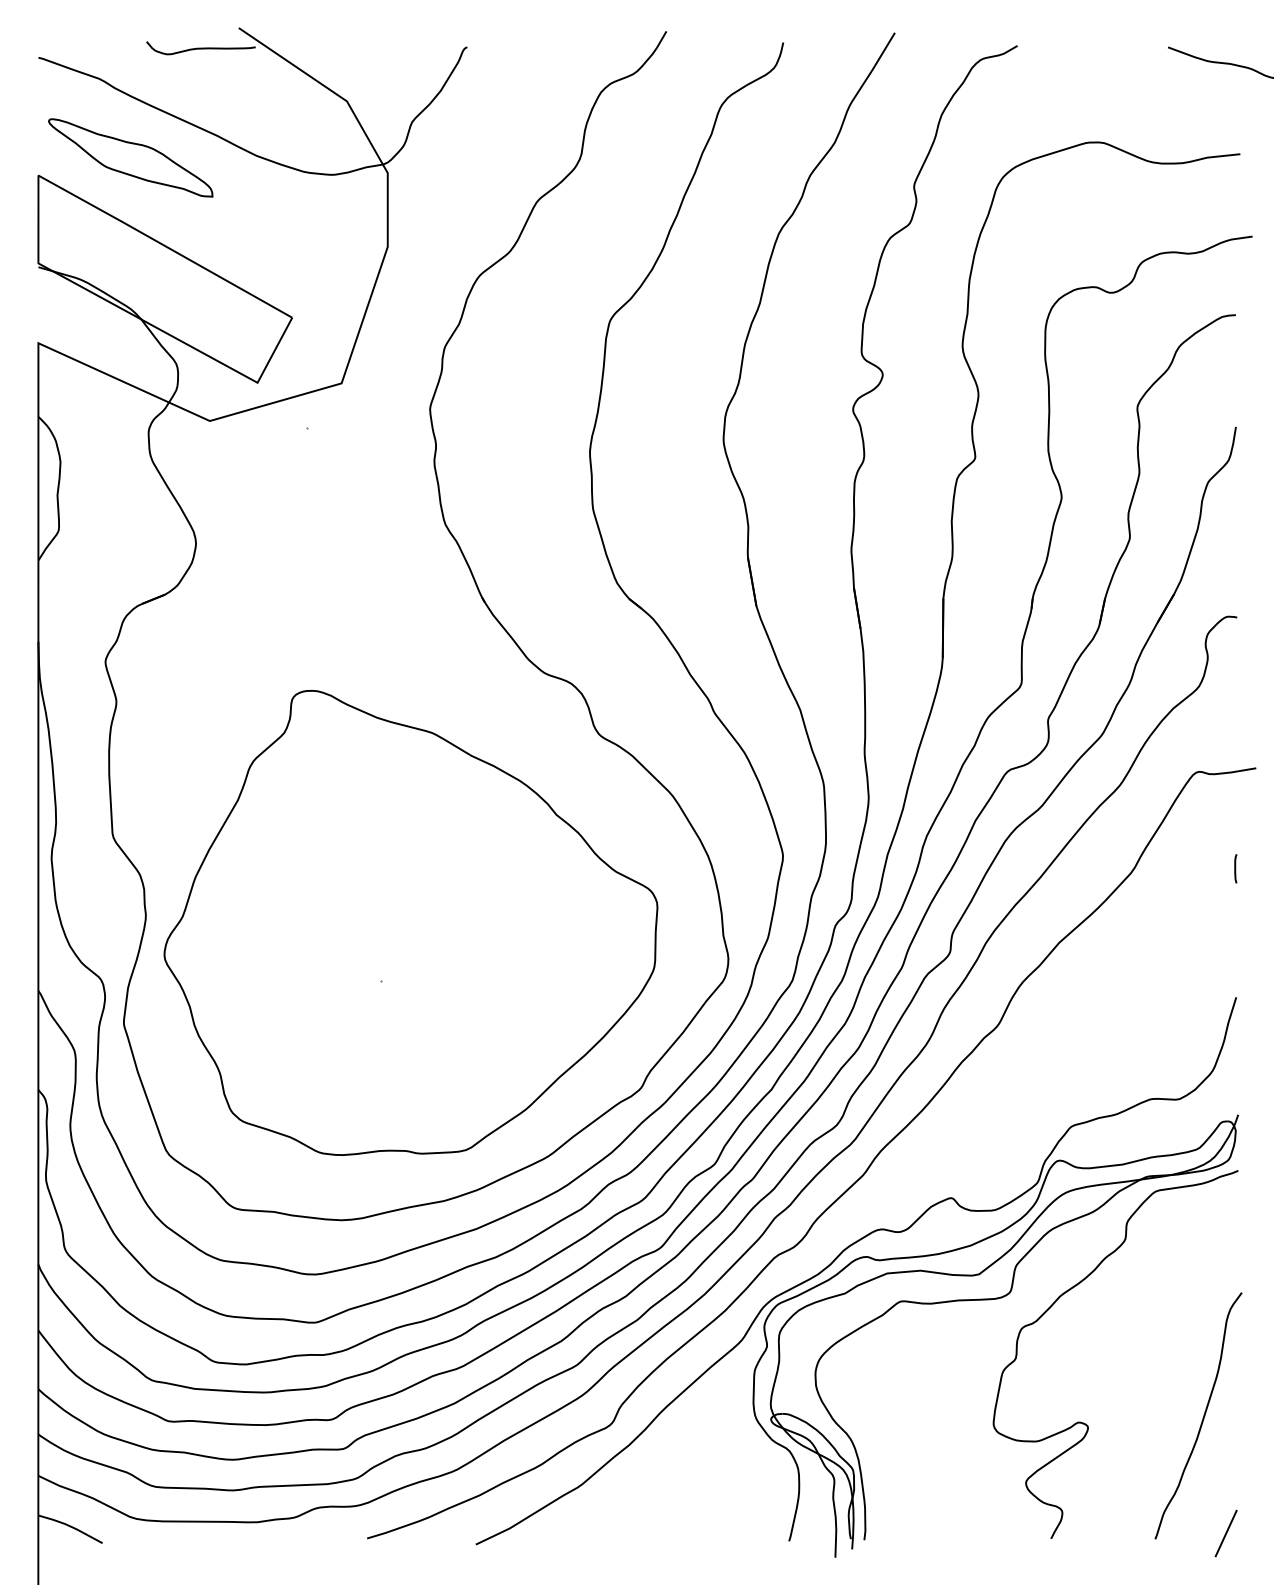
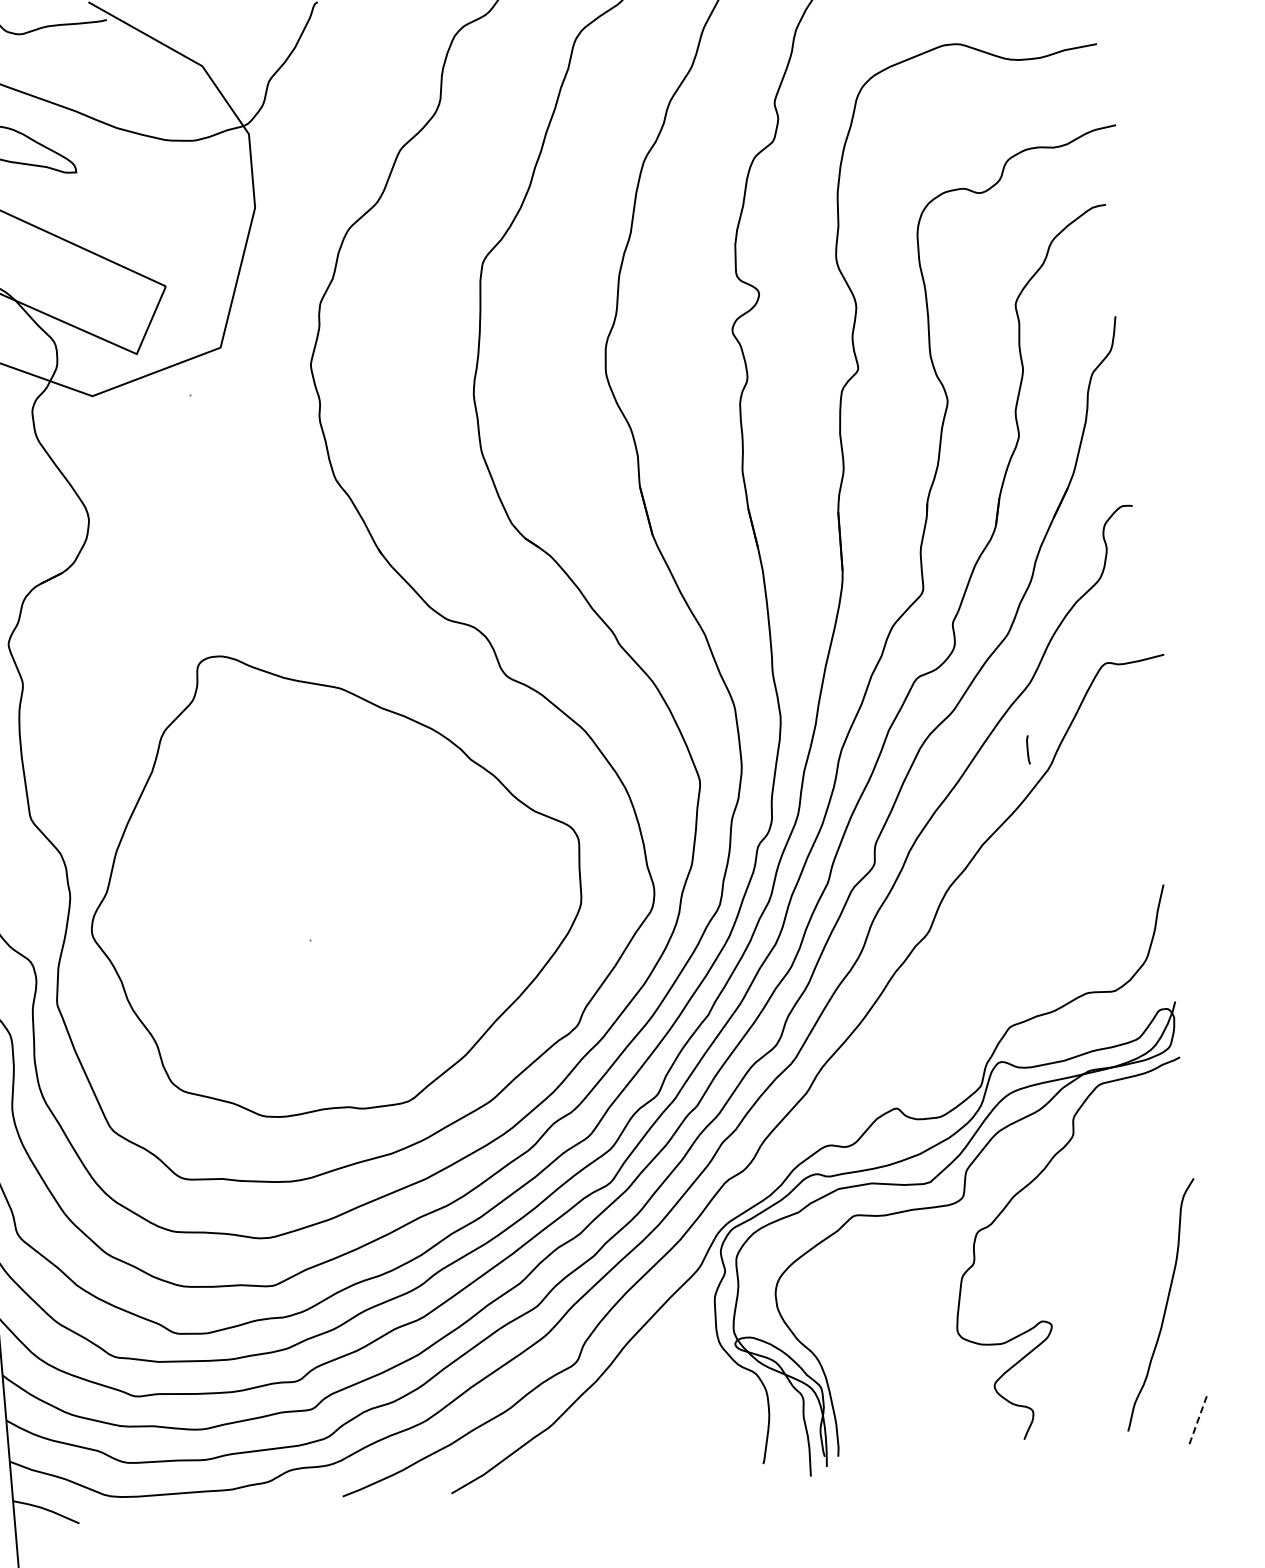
line: (1235, 868) -> (1027, 749), moved
line: (1226, 1533) -> (1198, 1419), solid -> dashed

